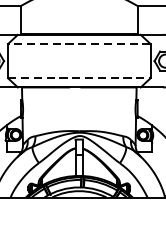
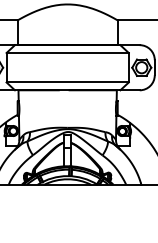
line: (79, 44) -> (67, 53), dashed -> solid
line: (80, 78) -> (68, 82), dashed -> solid

